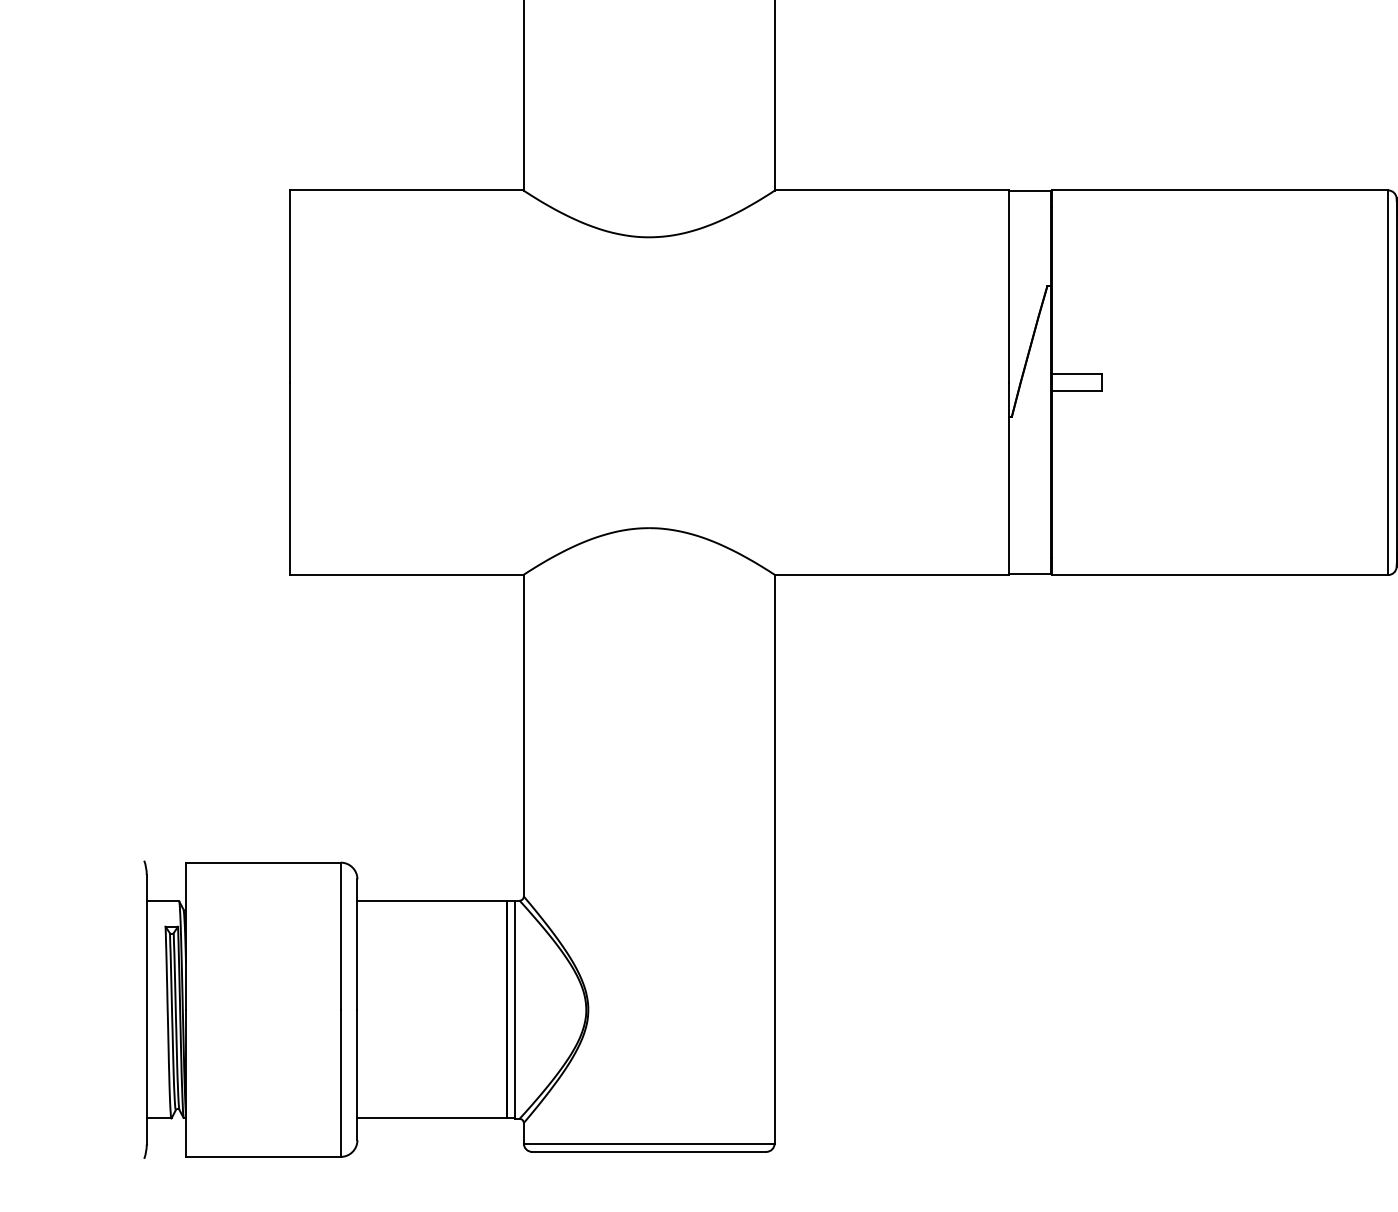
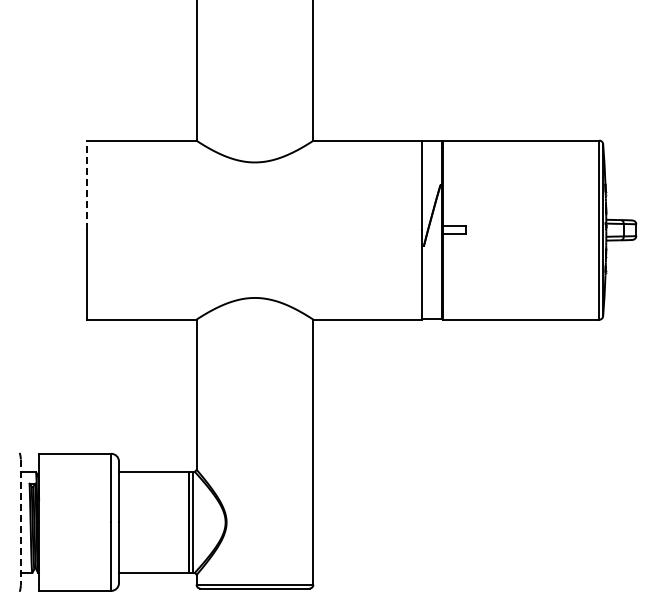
line: (289, 286) -> (87, 185), solid -> dashed
line: (146, 1010) -> (20, 522), solid -> dashed

